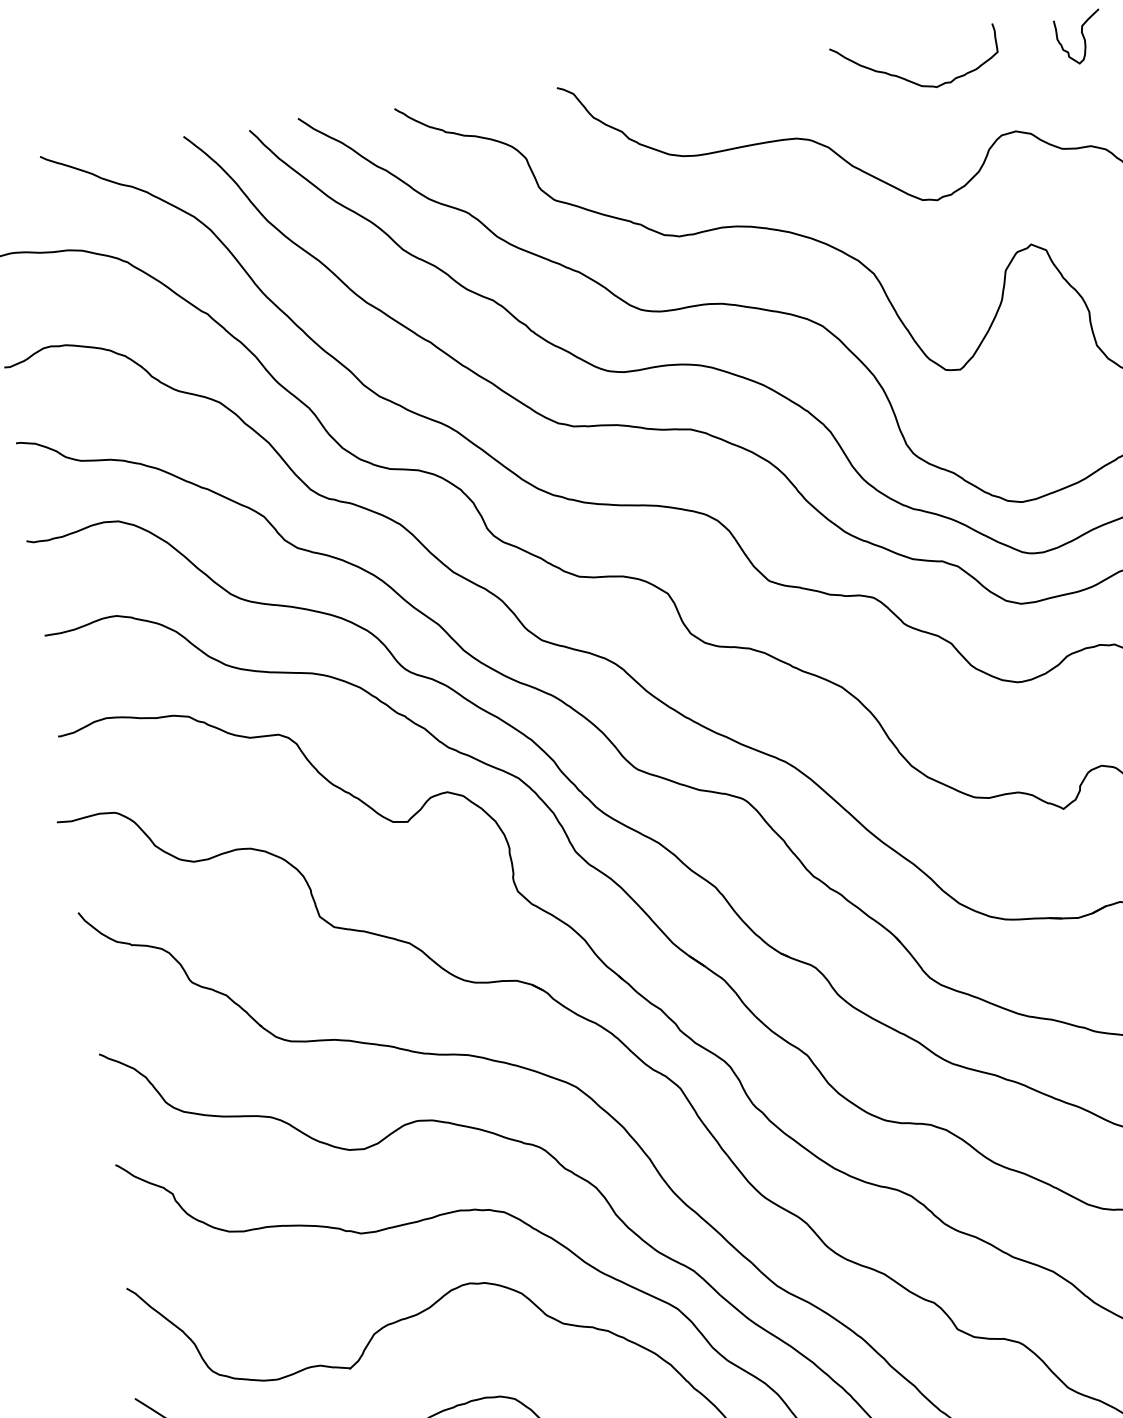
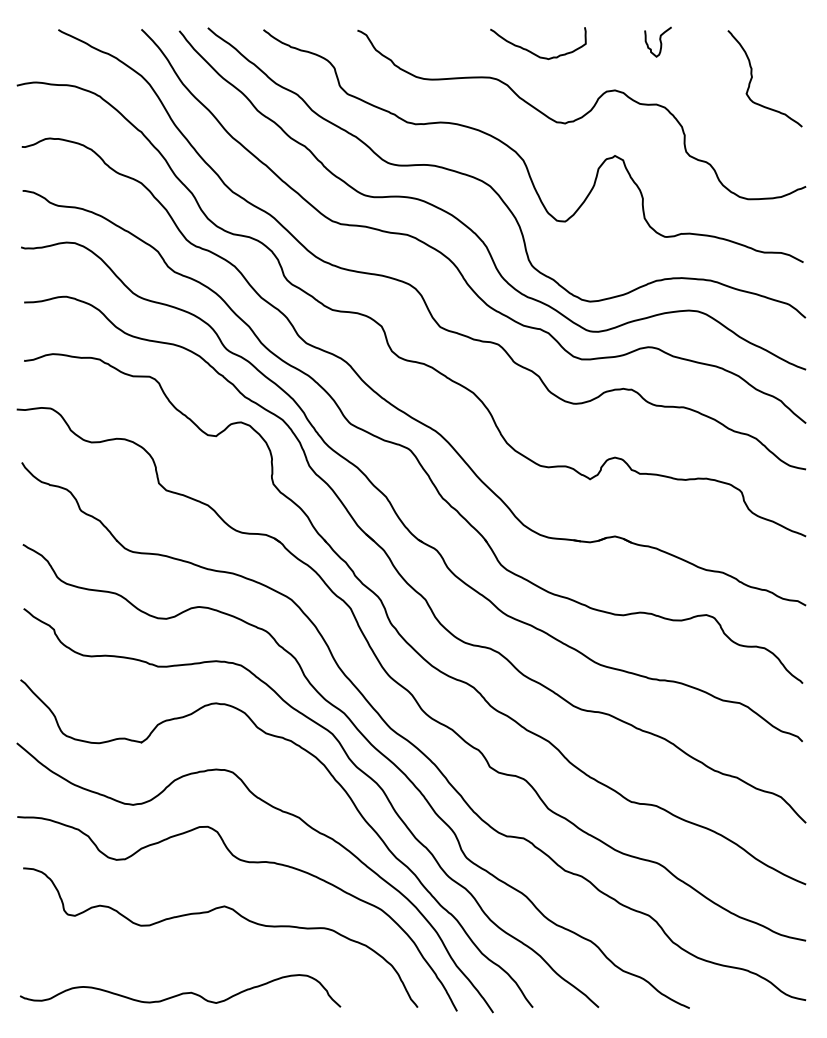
curve: (909, 79) -> (533, 52), moved

